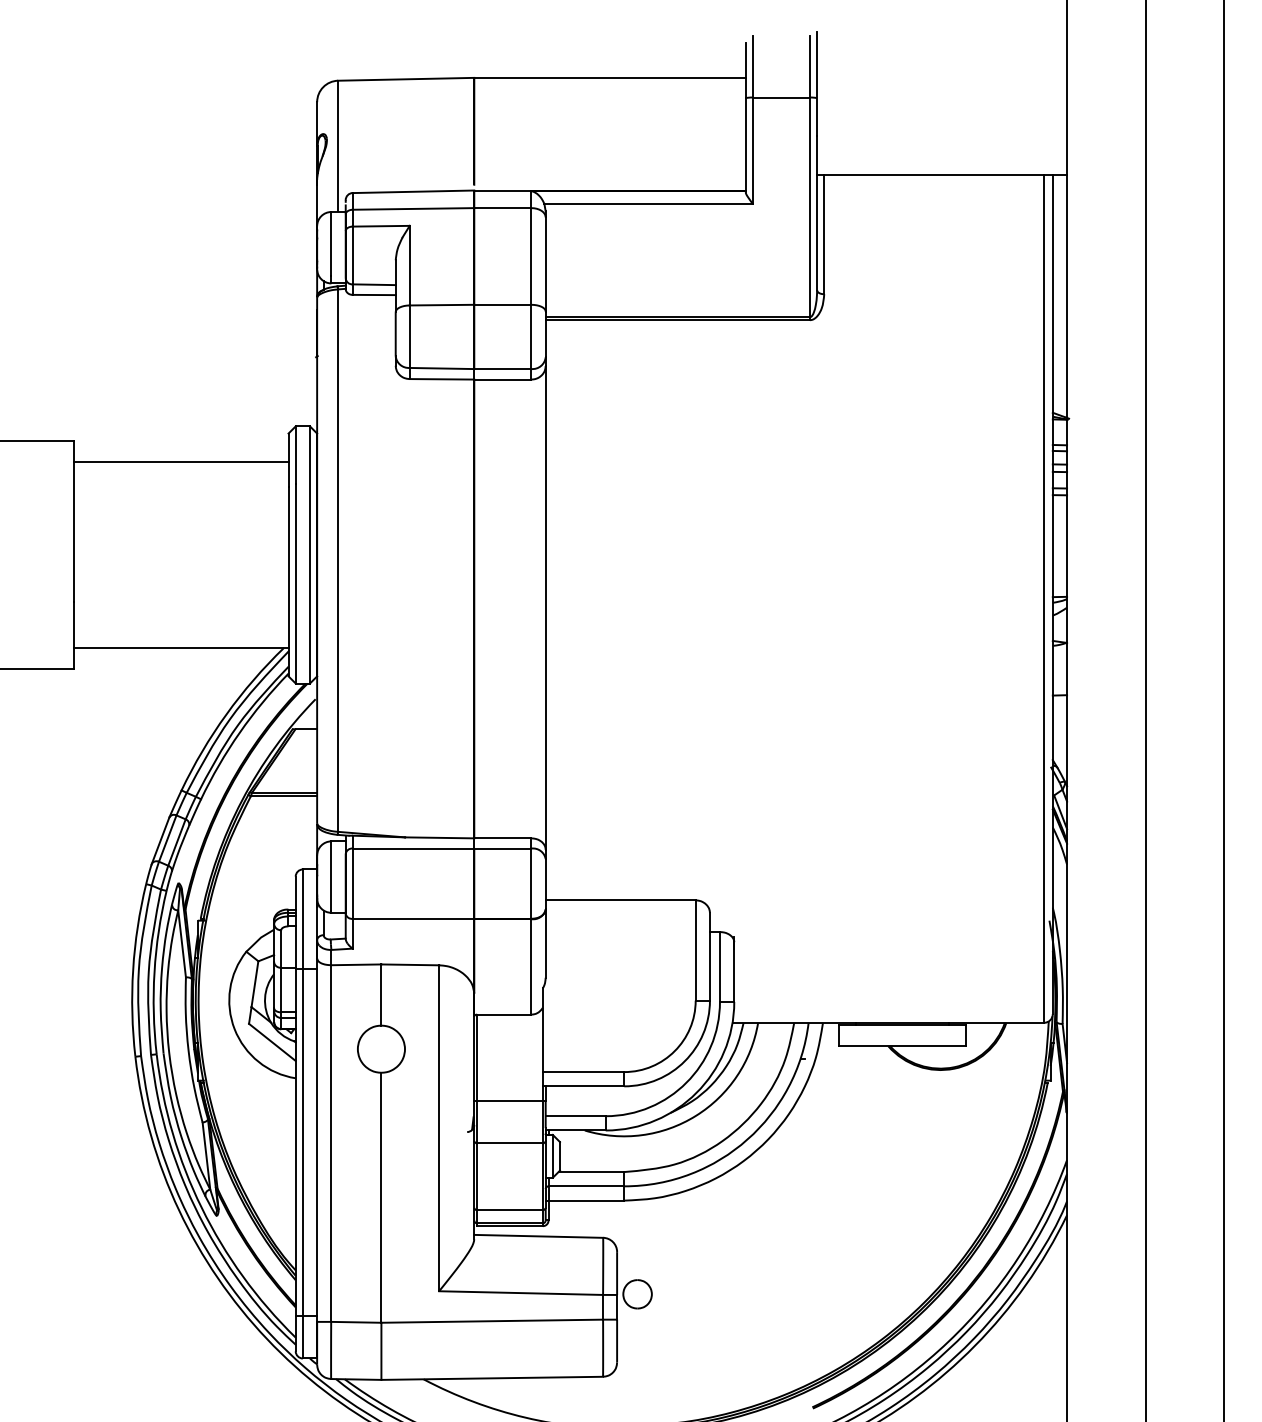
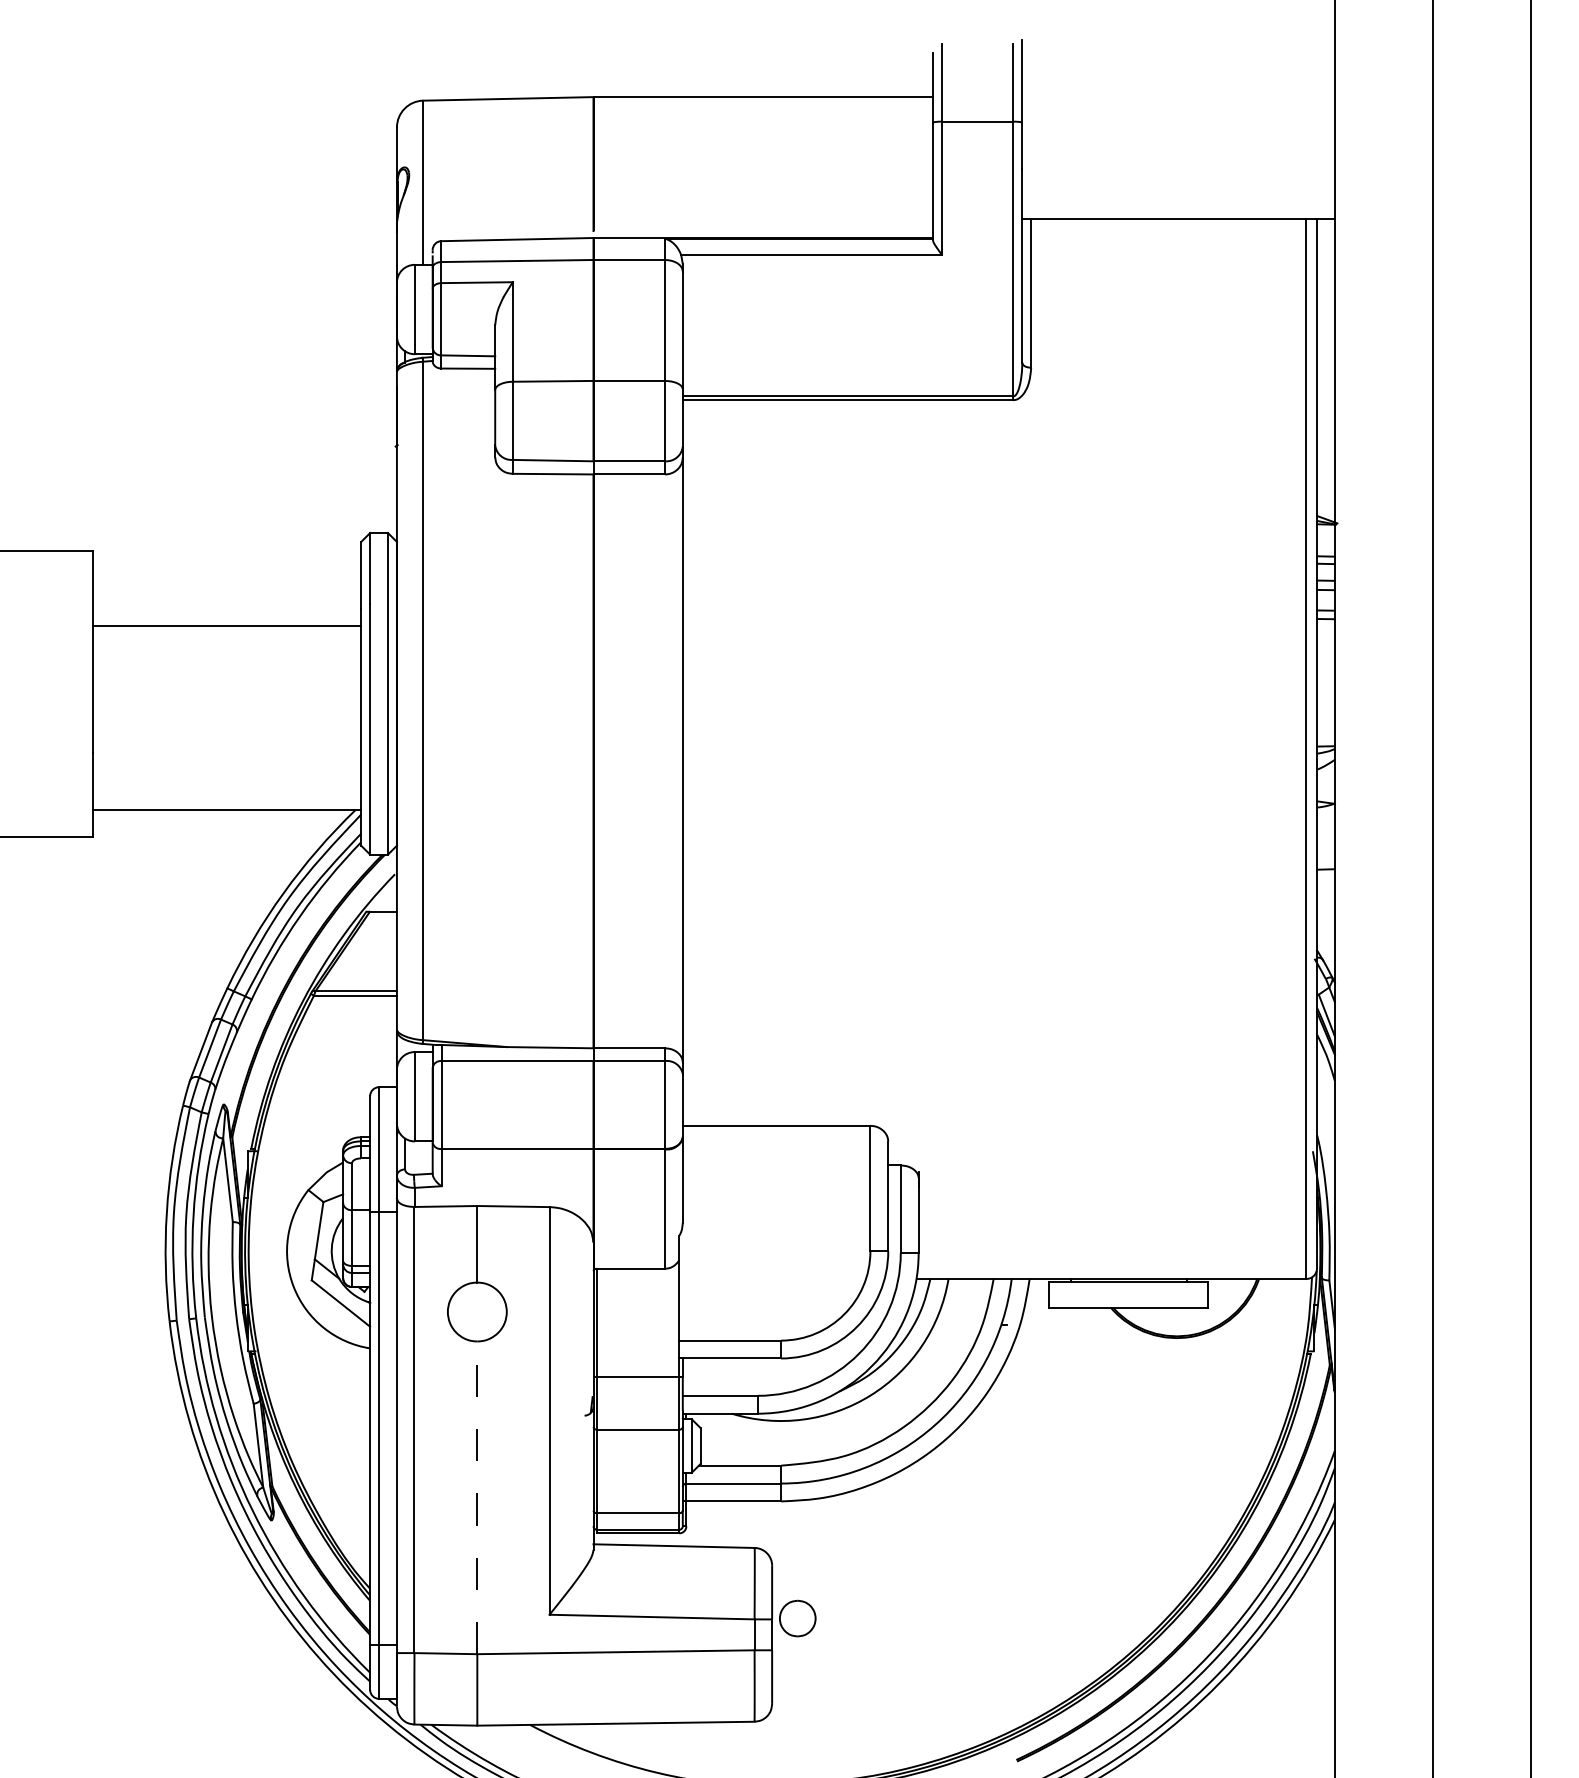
line: (181, 461) -> (227, 625), moved
line: (381, 1197) -> (477, 1497), solid -> dashed

